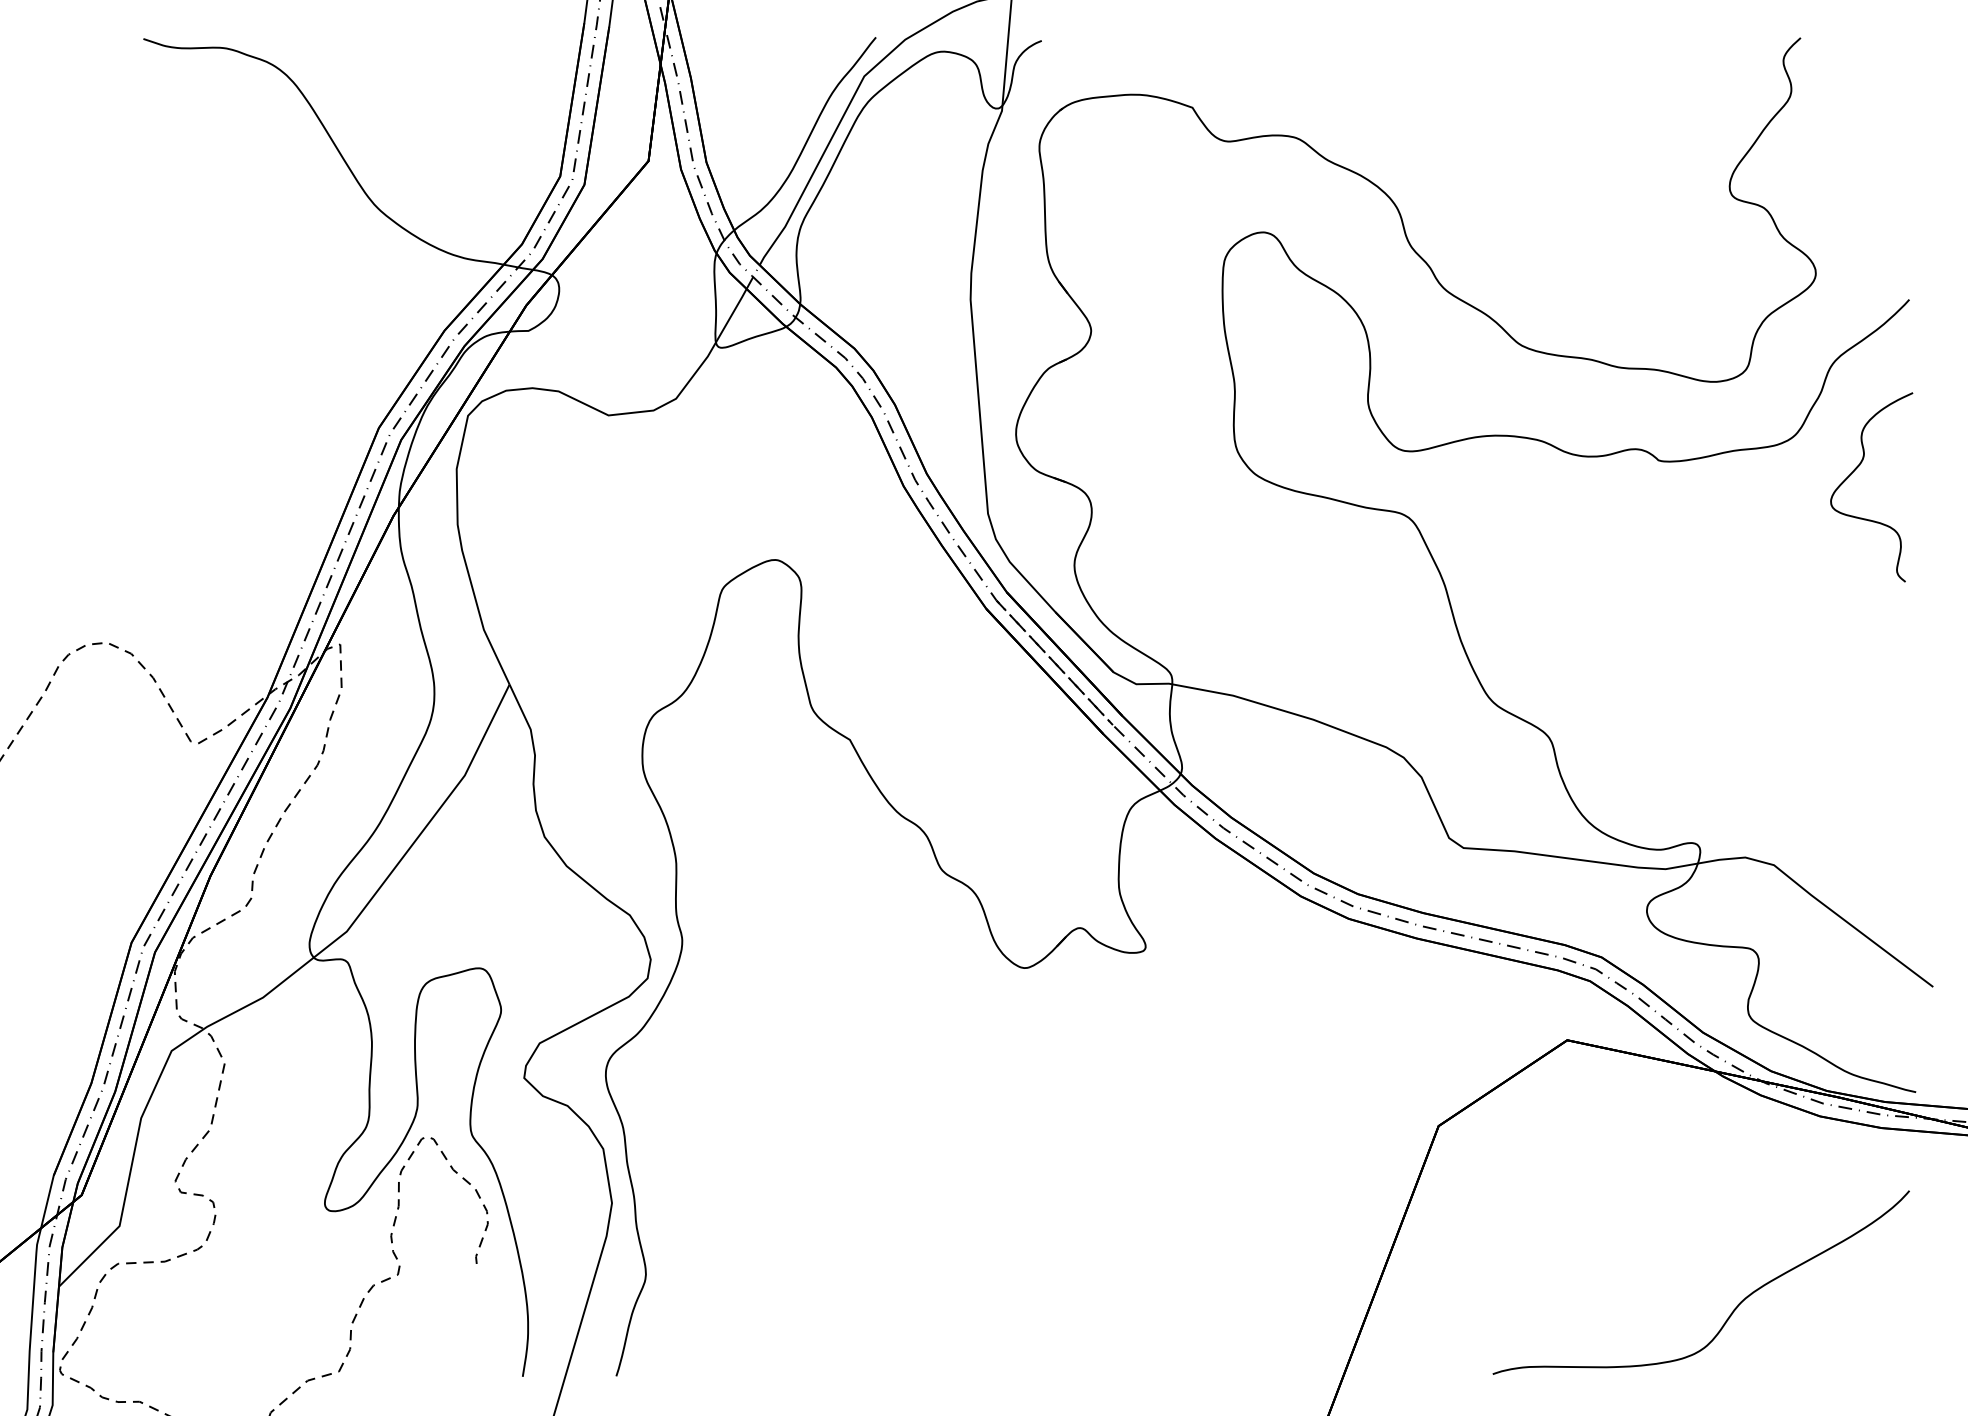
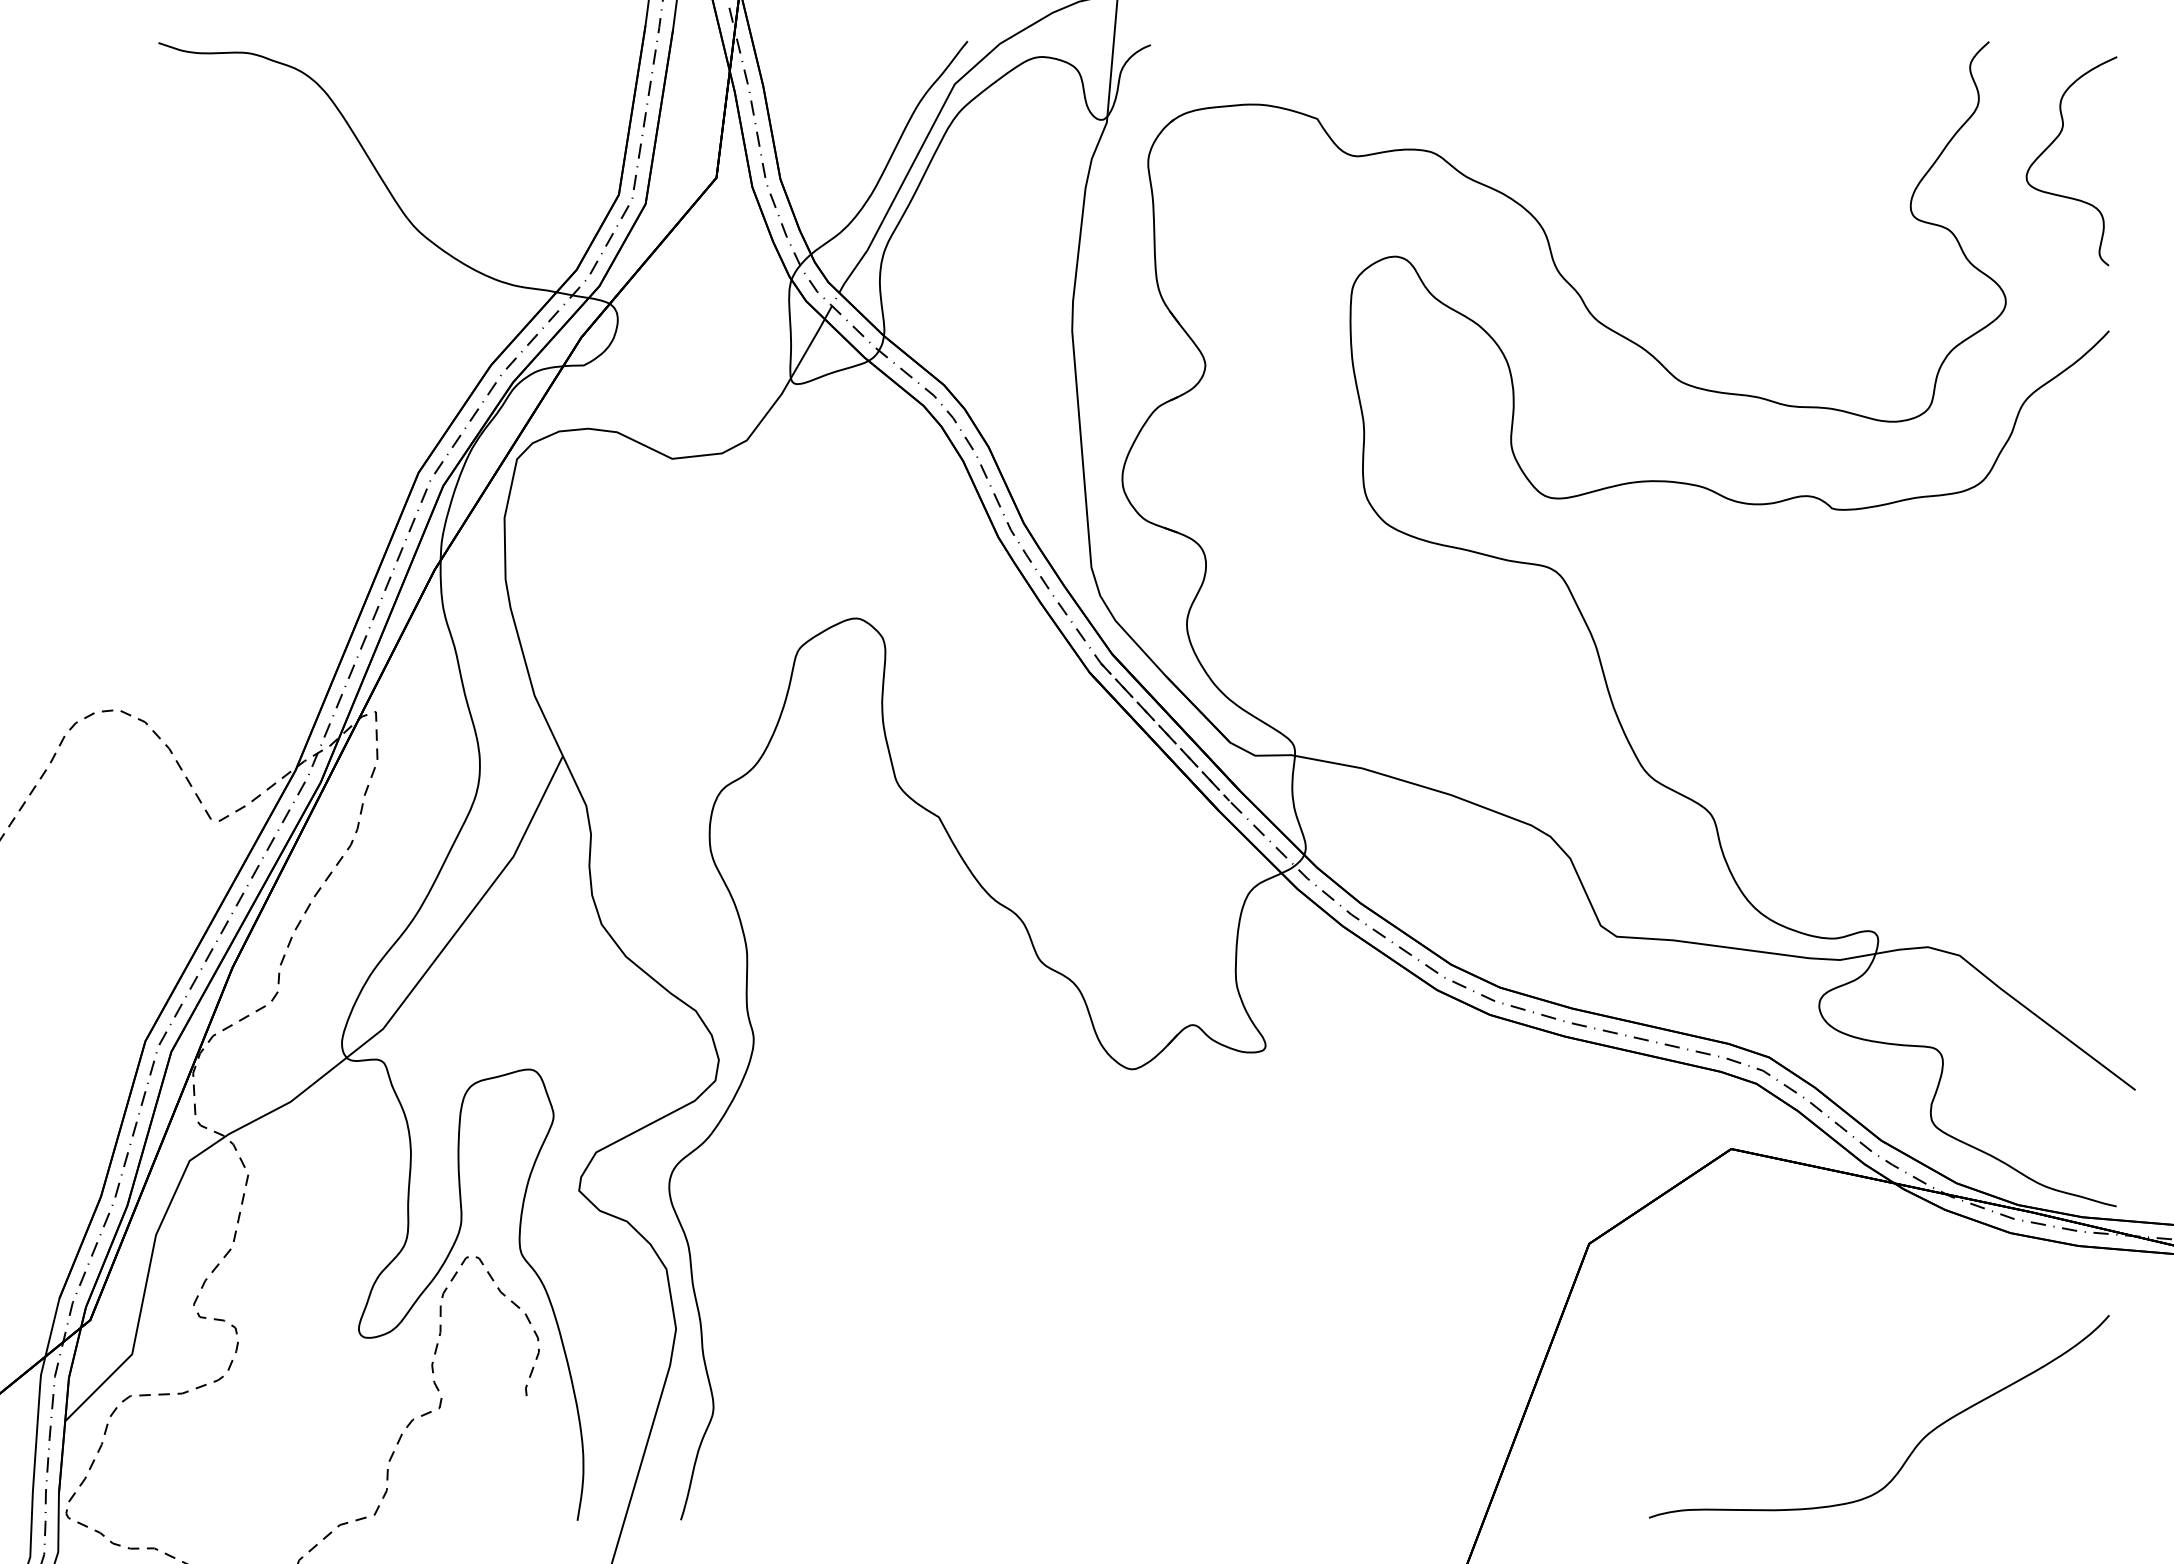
curve: (1854, 472) -> (2052, 144), moved

